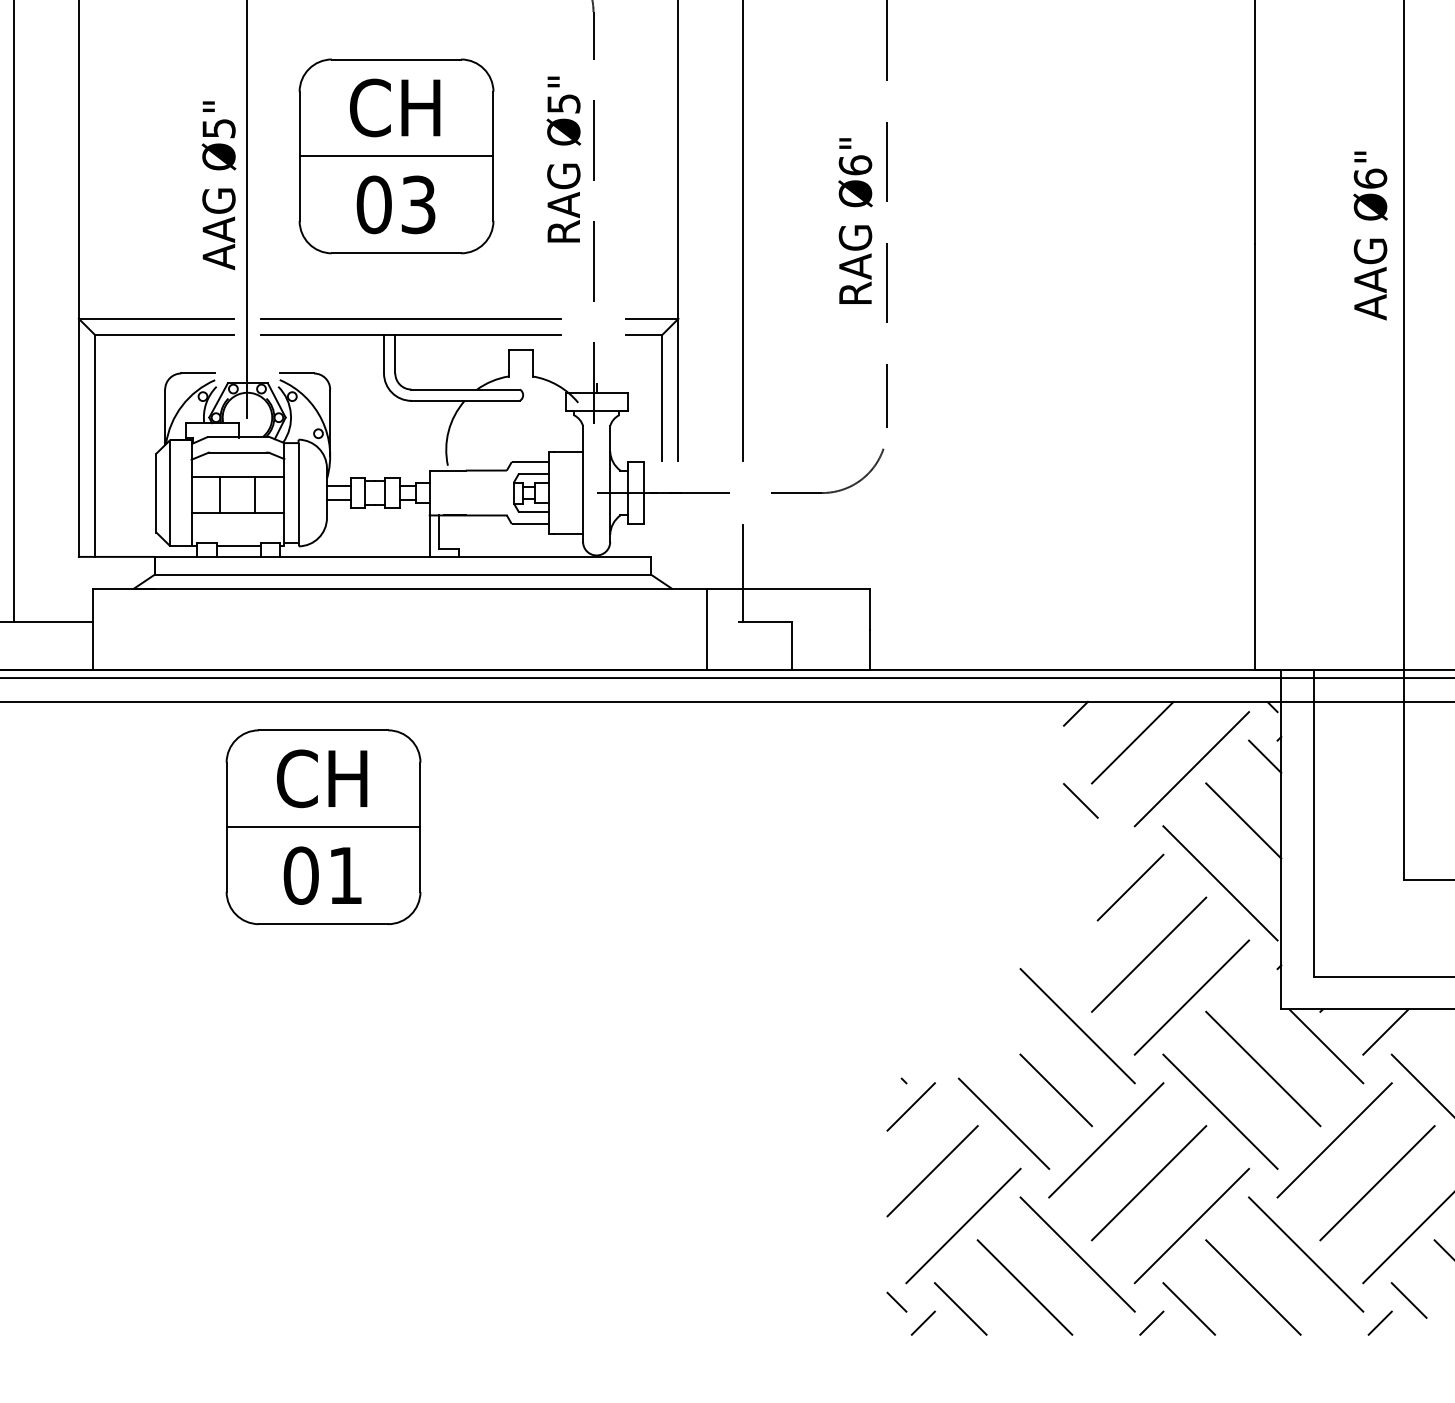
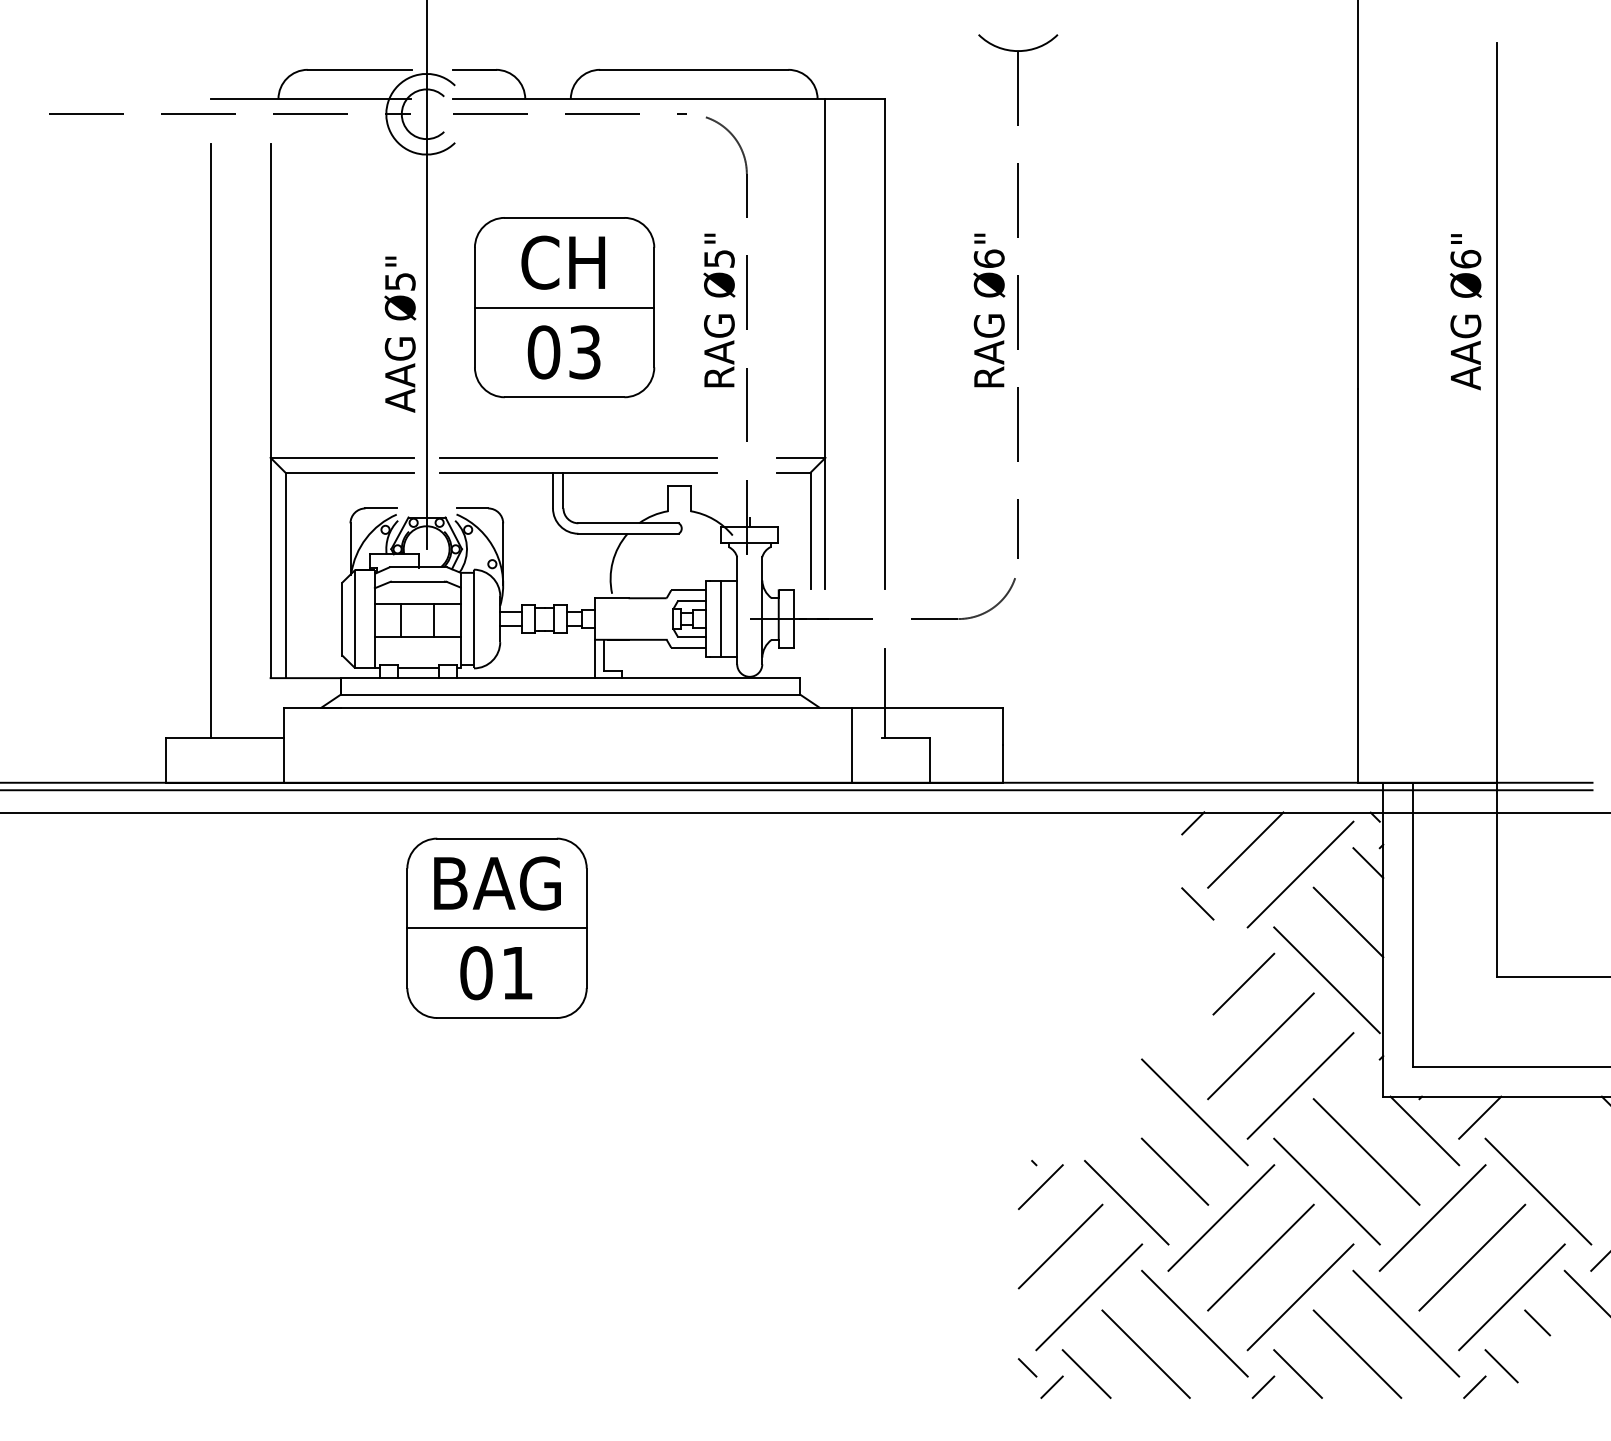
text: (855, 221) -> (989, 310), moved
text: (1370, 236) -> (1465, 312), moved
line: (565, 492) -> (720, 618), added
text: (324, 778) -> (497, 883), CH -> BAG

